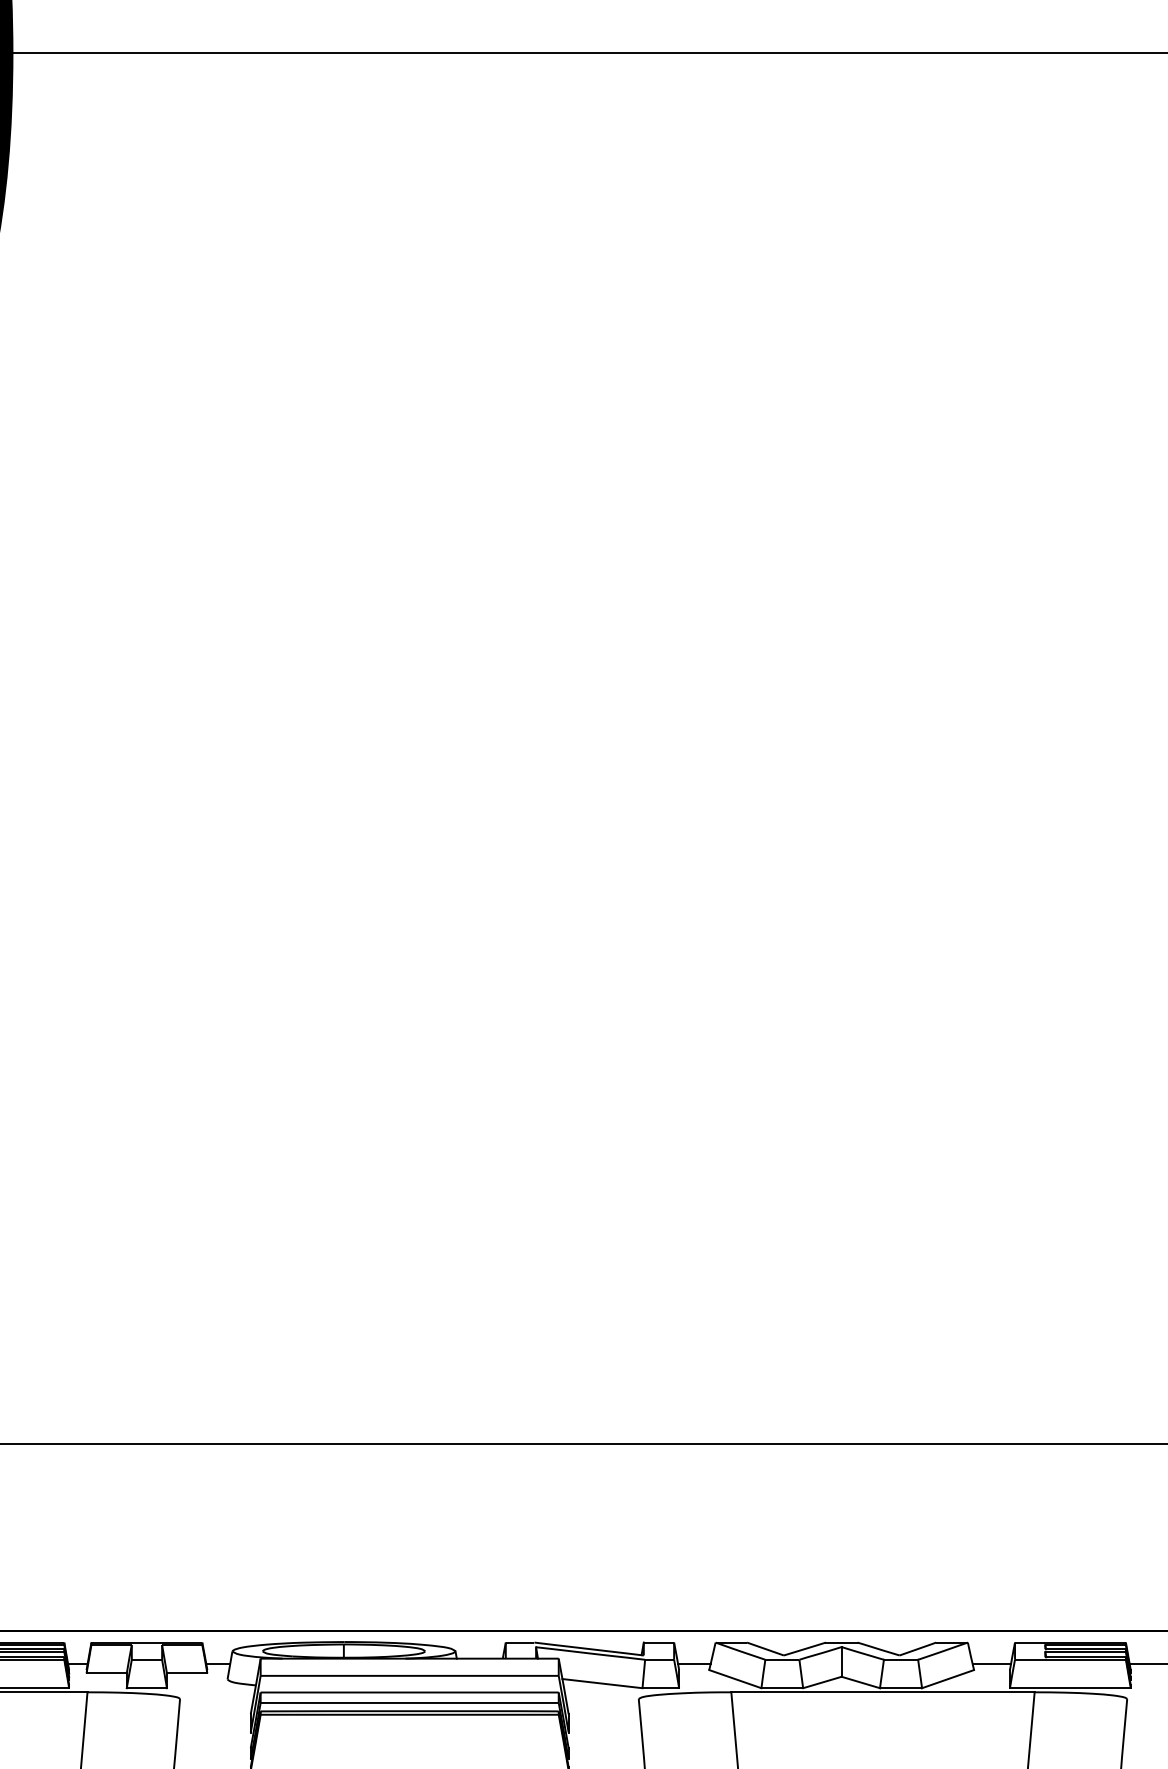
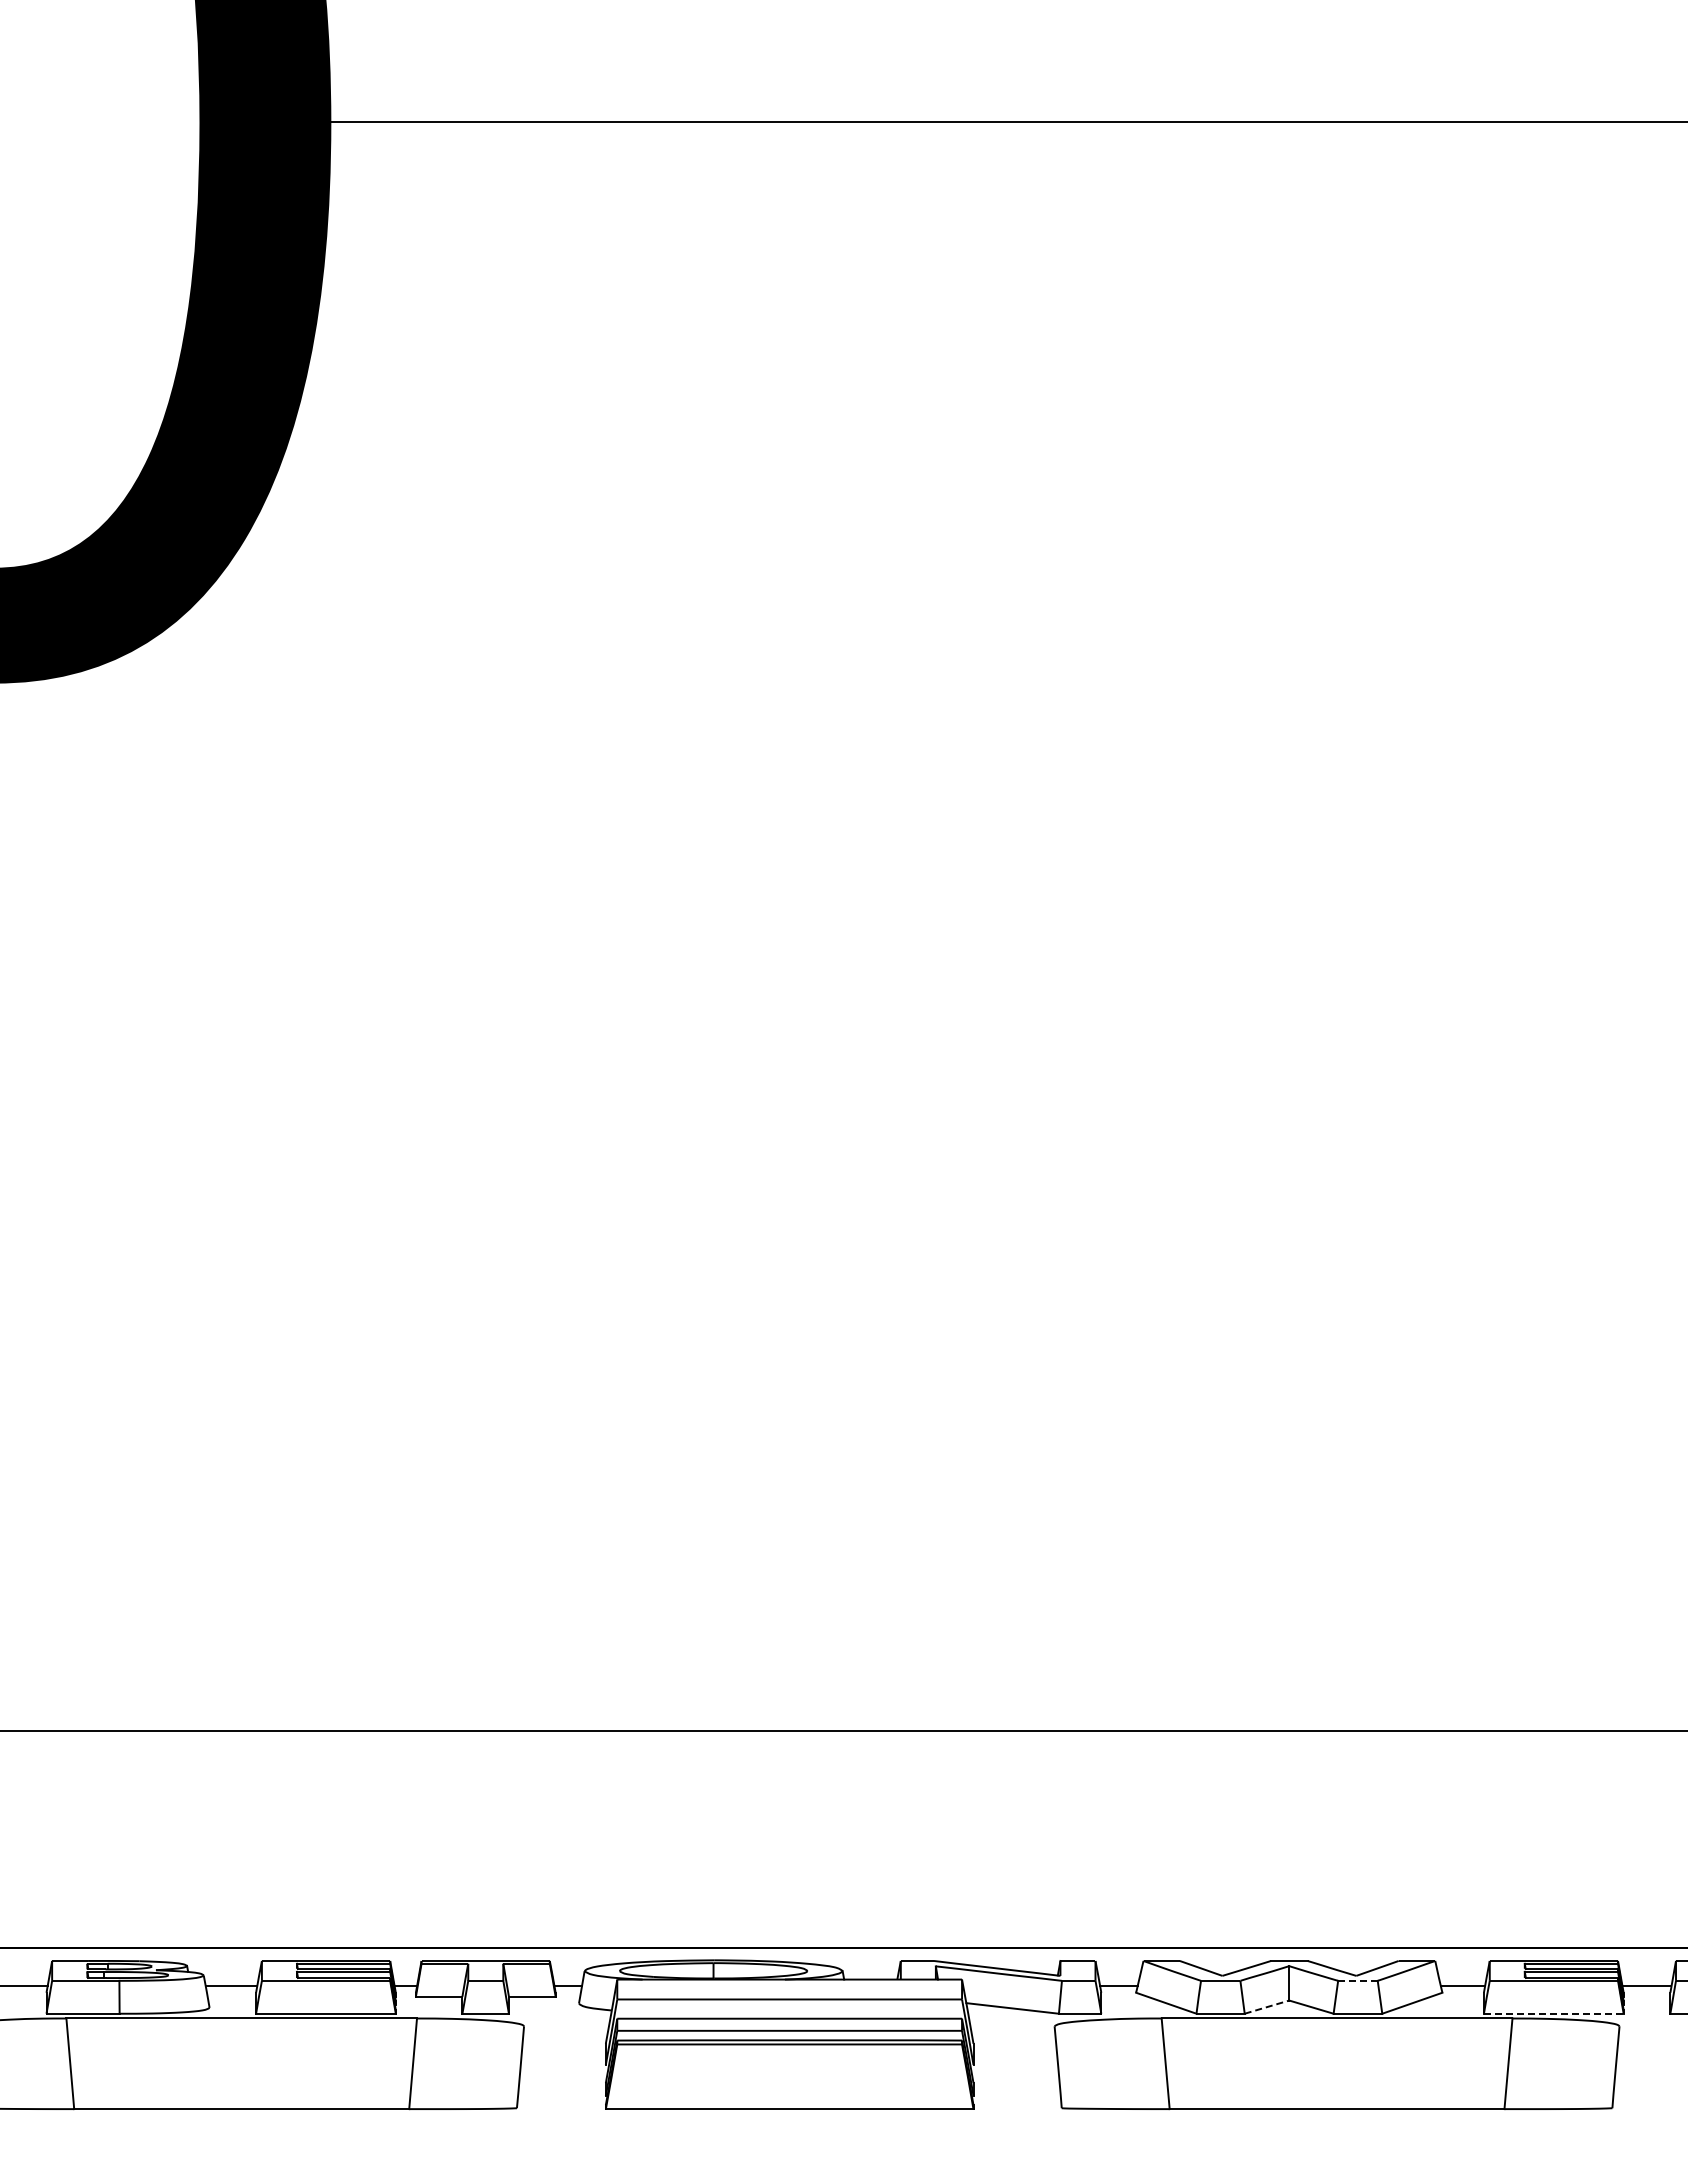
line: (900, 1659) -> (1357, 1980), solid -> dashed
line: (822, 1682) -> (1267, 2007), solid -> dashed
line: (1070, 1687) -> (1553, 2013), solid -> dashed

